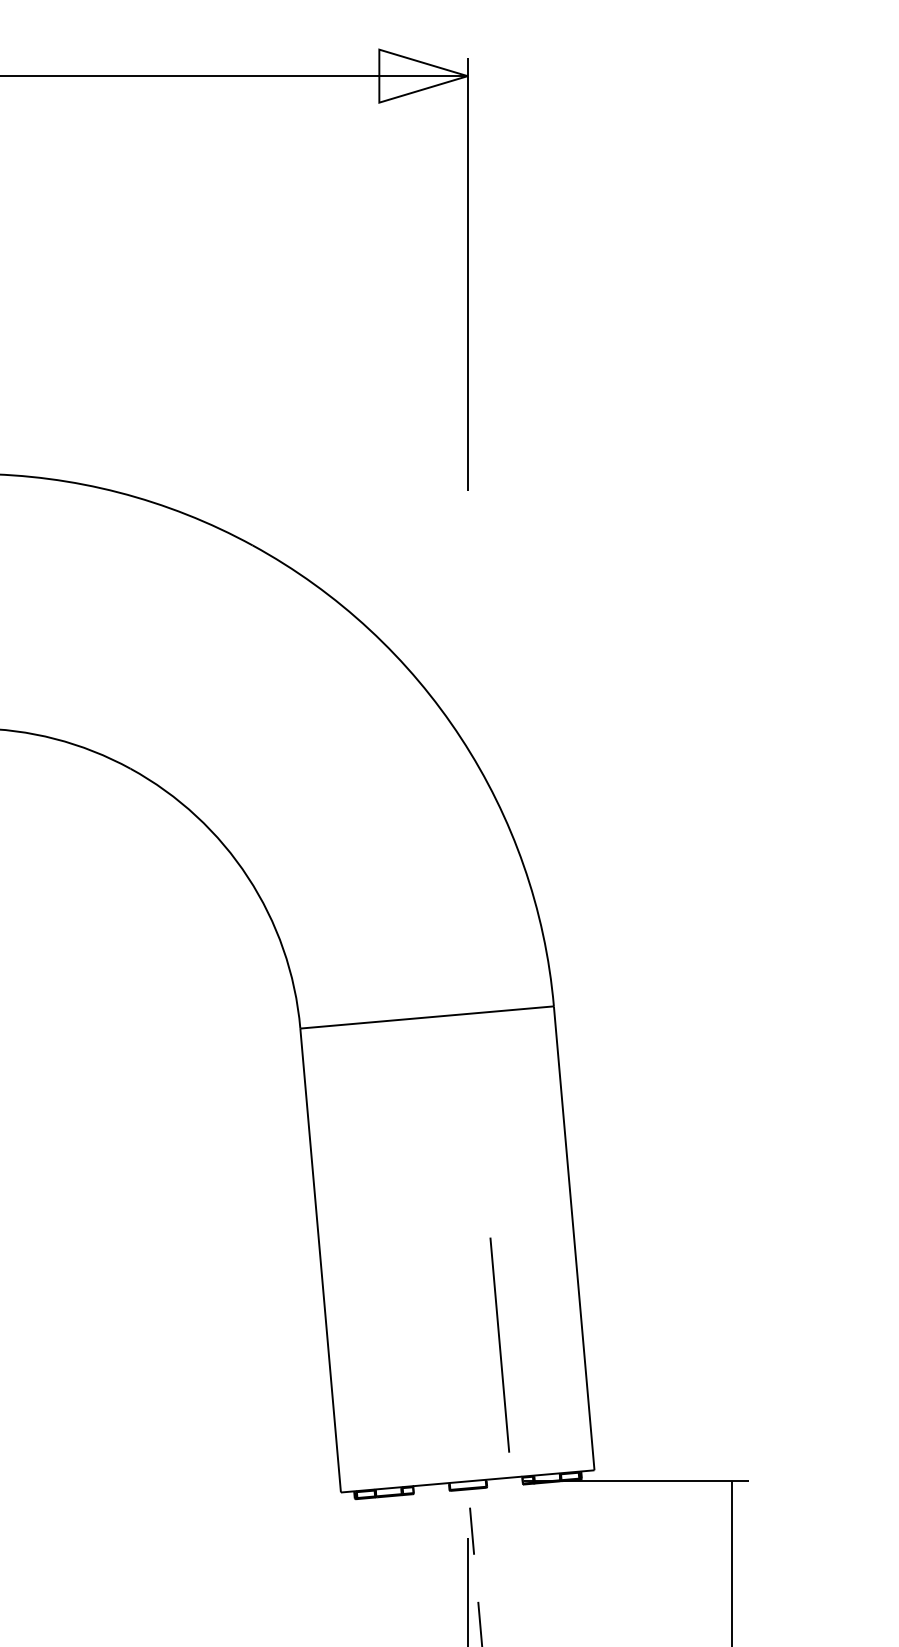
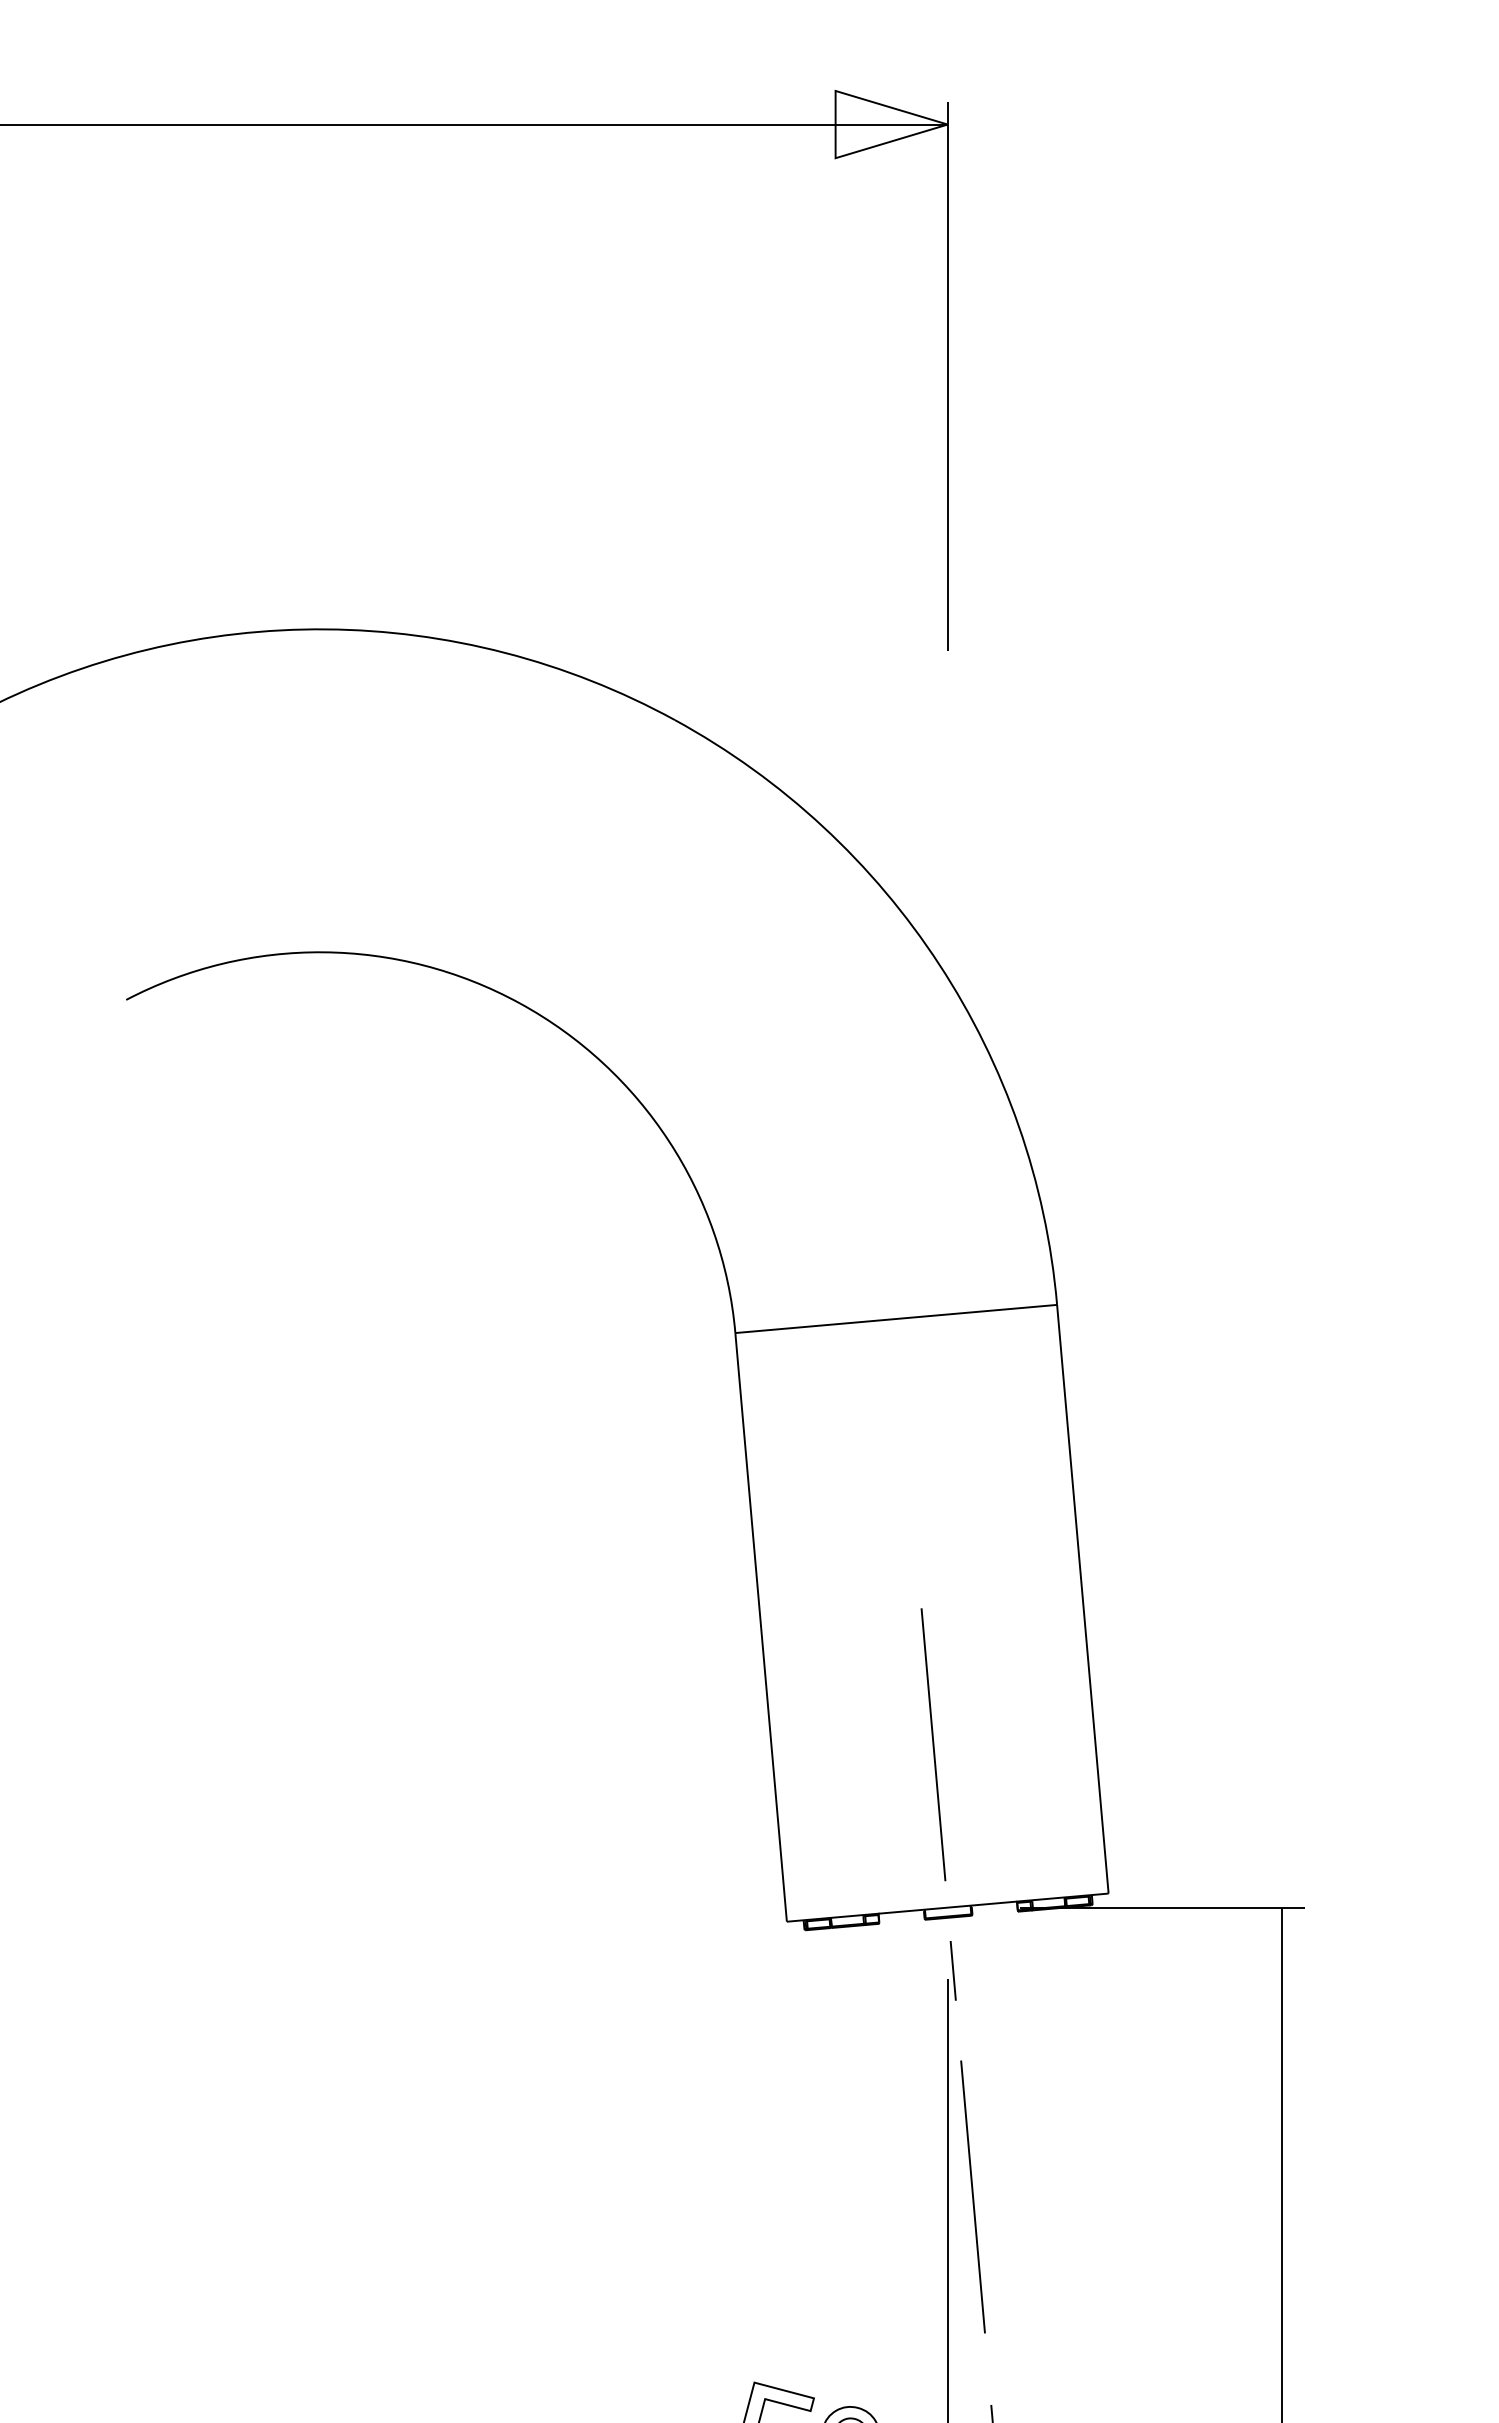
line: (499, 1344) -> (933, 1744), moved

